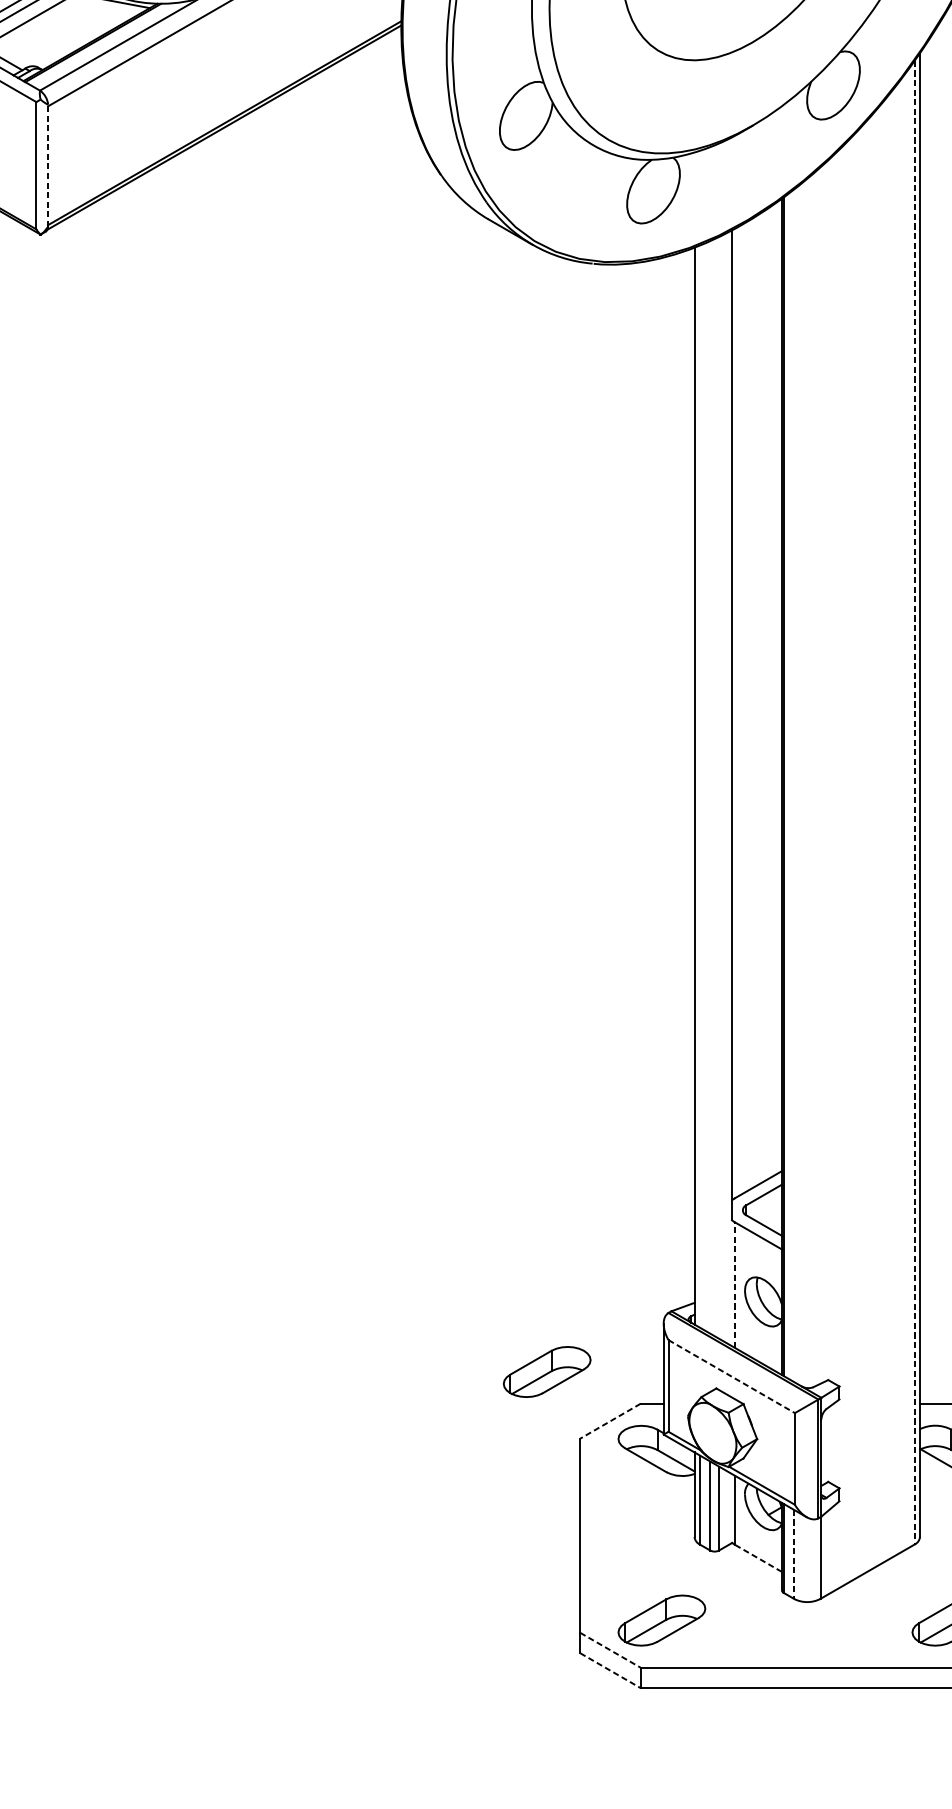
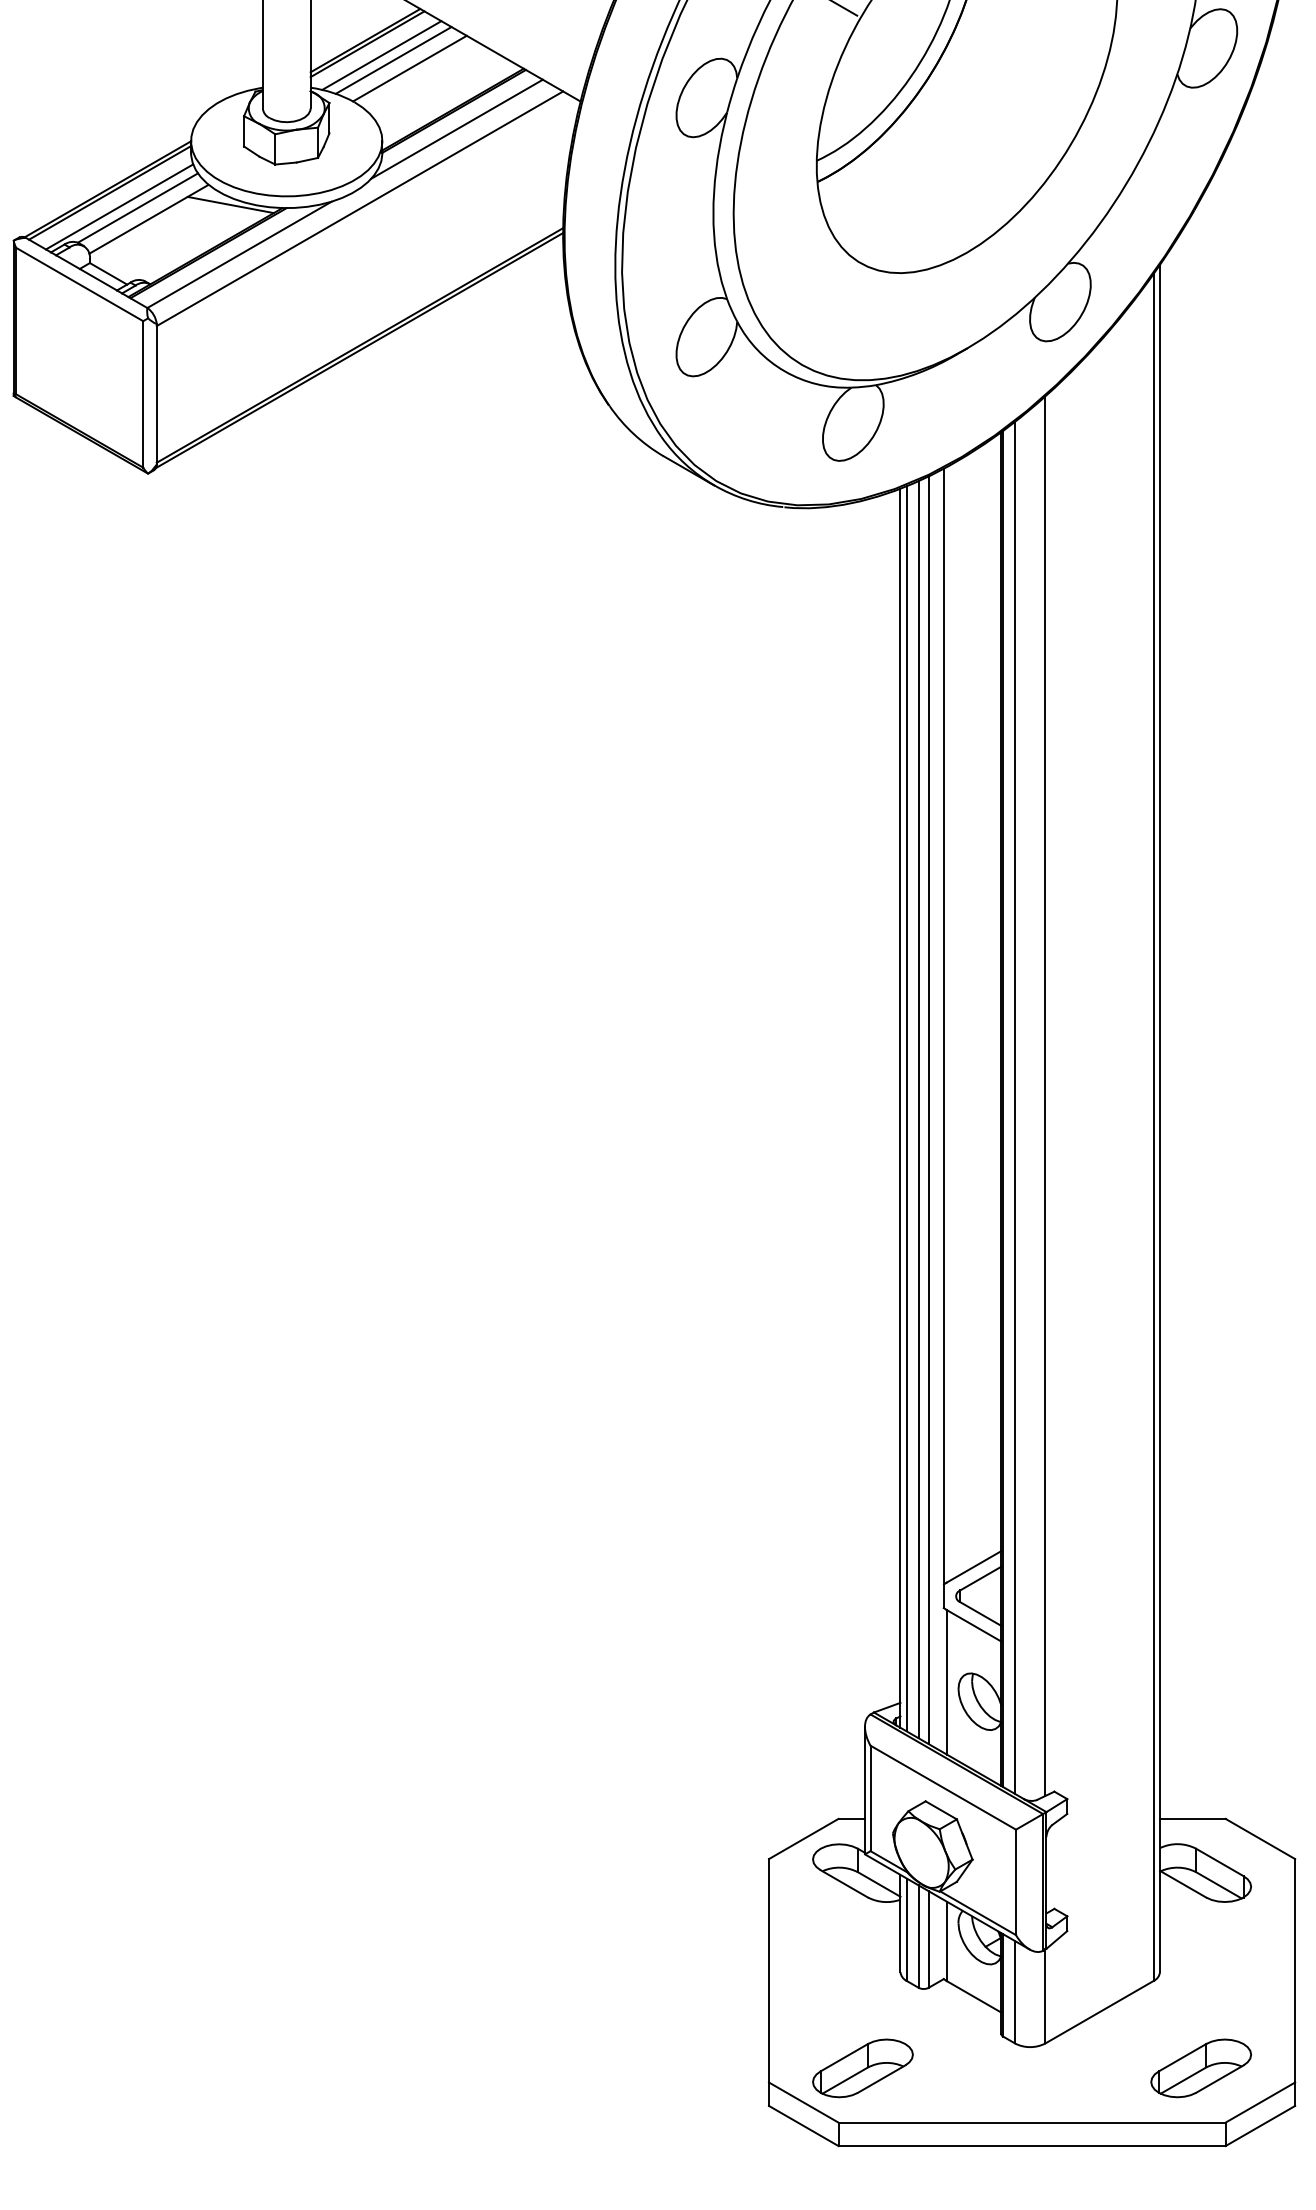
line: (47, 164) -> (156, 393), dashed -> solid
line: (820, 775) -> (1045, 1095), added
line: (794, 785) -> (1015, 1107), added
line: (699, 786) -> (906, 1108), added
line: (710, 787) -> (918, 1109), added
line: (718, 788) -> (928, 1110), added
line: (914, 802) -> (1153, 1127), dashed -> solid
line: (734, 1284) -> (946, 1681), dashed -> solid
part: (546, 1372) -> (730, 1782), removed
line: (731, 1376) -> (943, 1787), dashed -> solid
line: (610, 1421) -> (803, 1839), dashed -> solid
line: (794, 1554) -> (1015, 1992), dashed -> solid
line: (757, 1558) -> (973, 1996), dashed -> solid
line: (611, 1650) -> (804, 2102), dashed -> solid
line: (611, 1671) -> (804, 2126), dashed -> solid

